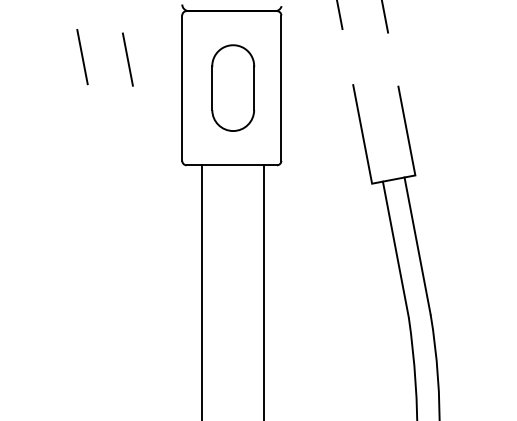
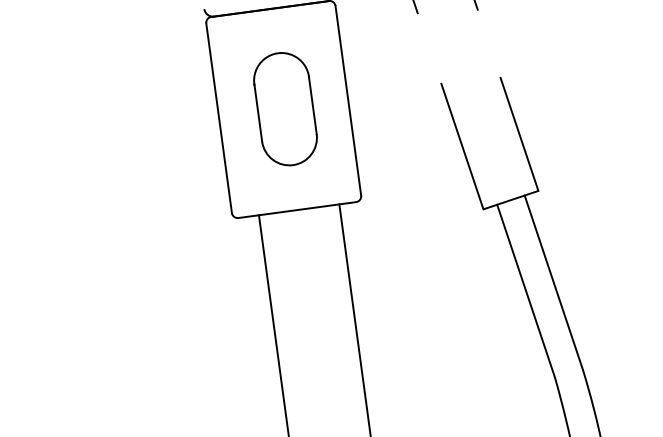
line: (82, 56) -> (83, 94), removed
line: (127, 59) -> (142, 90), removed

